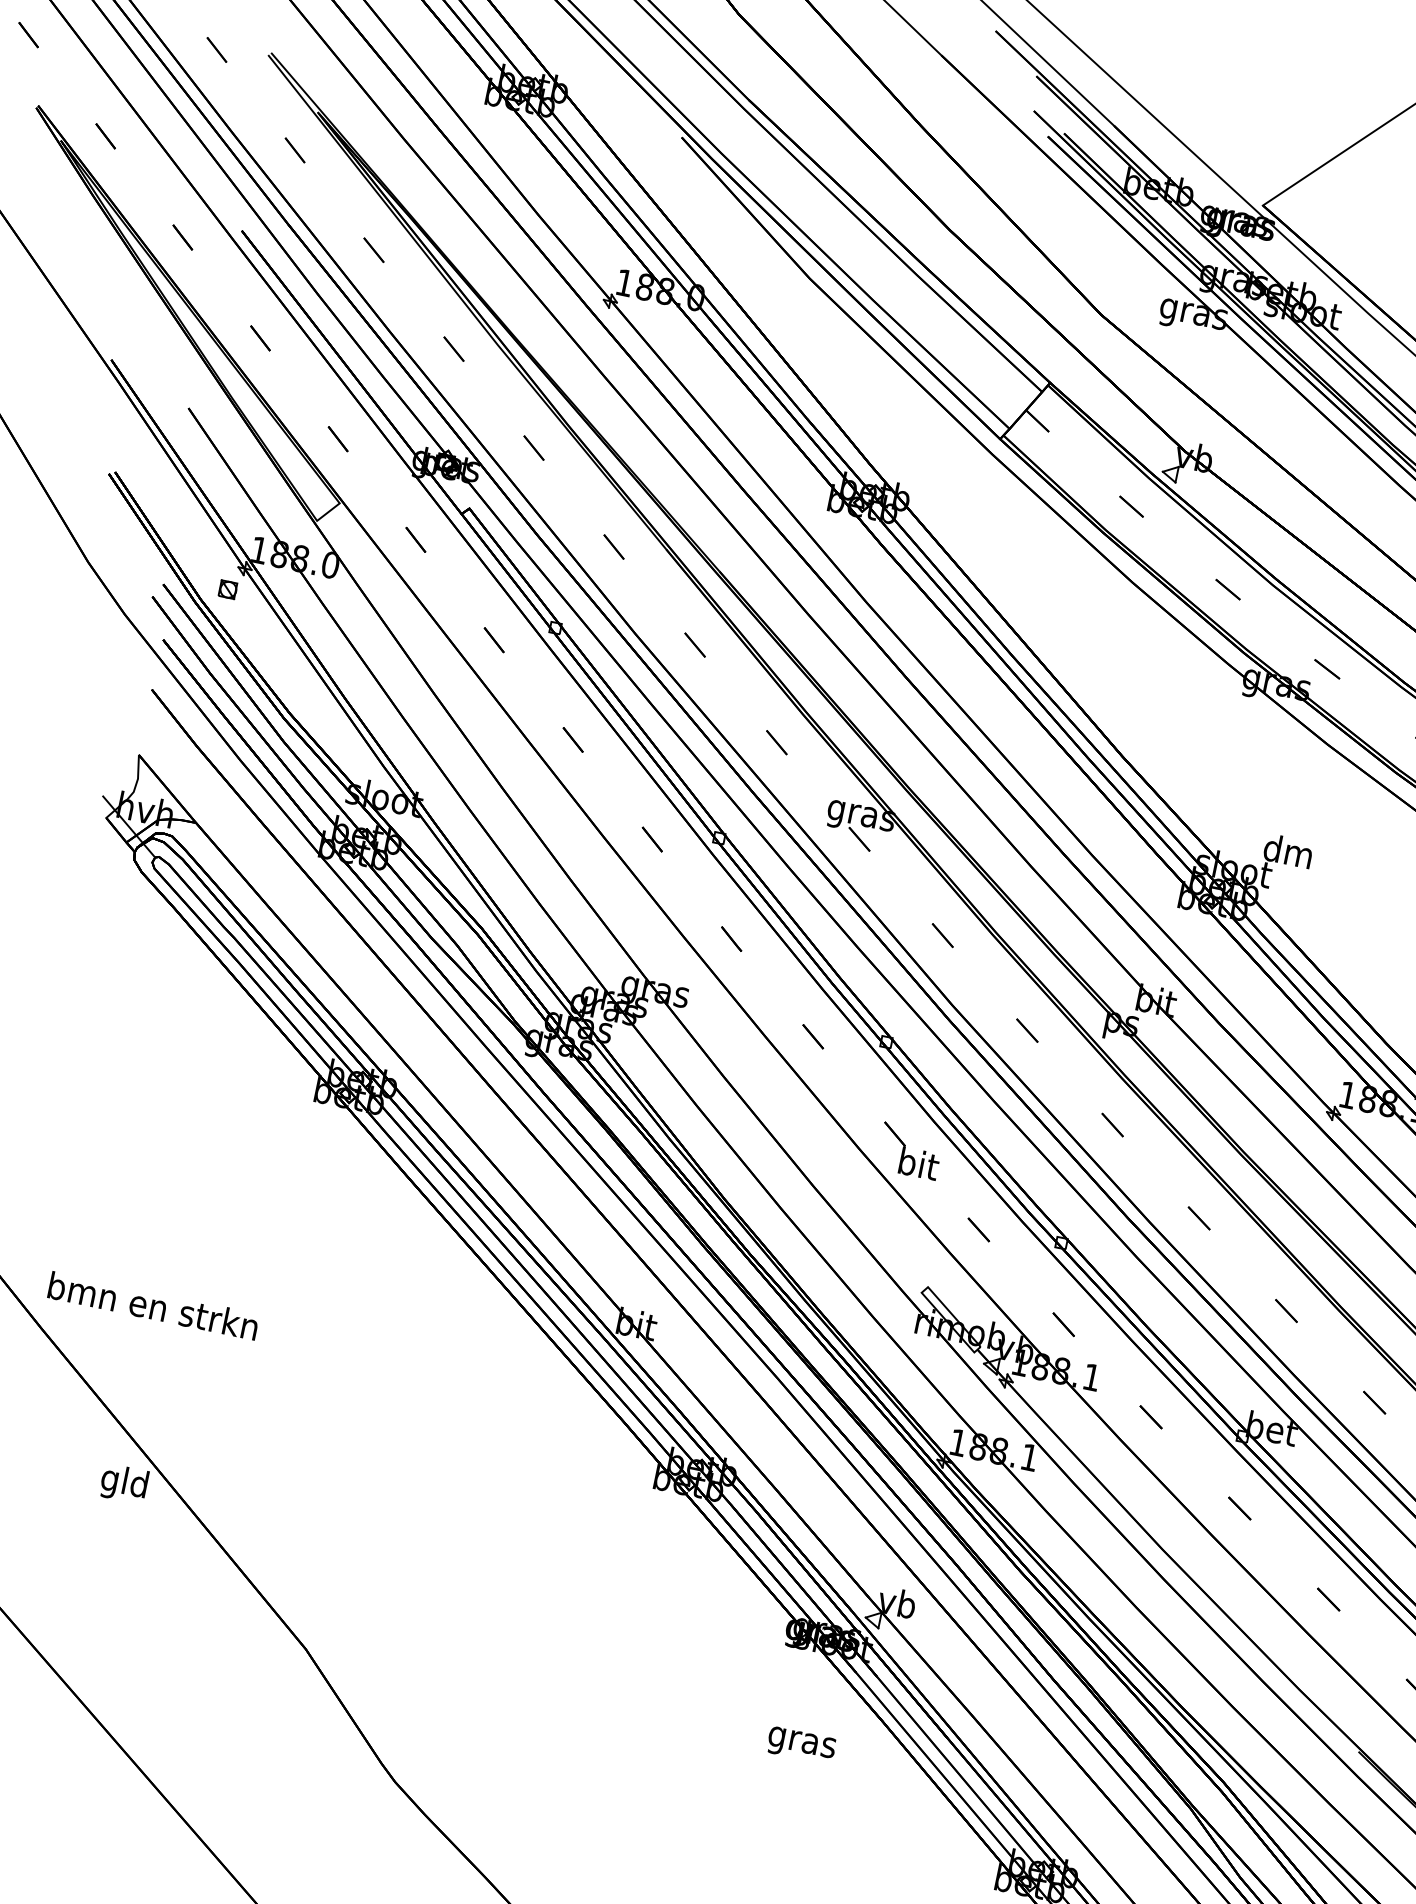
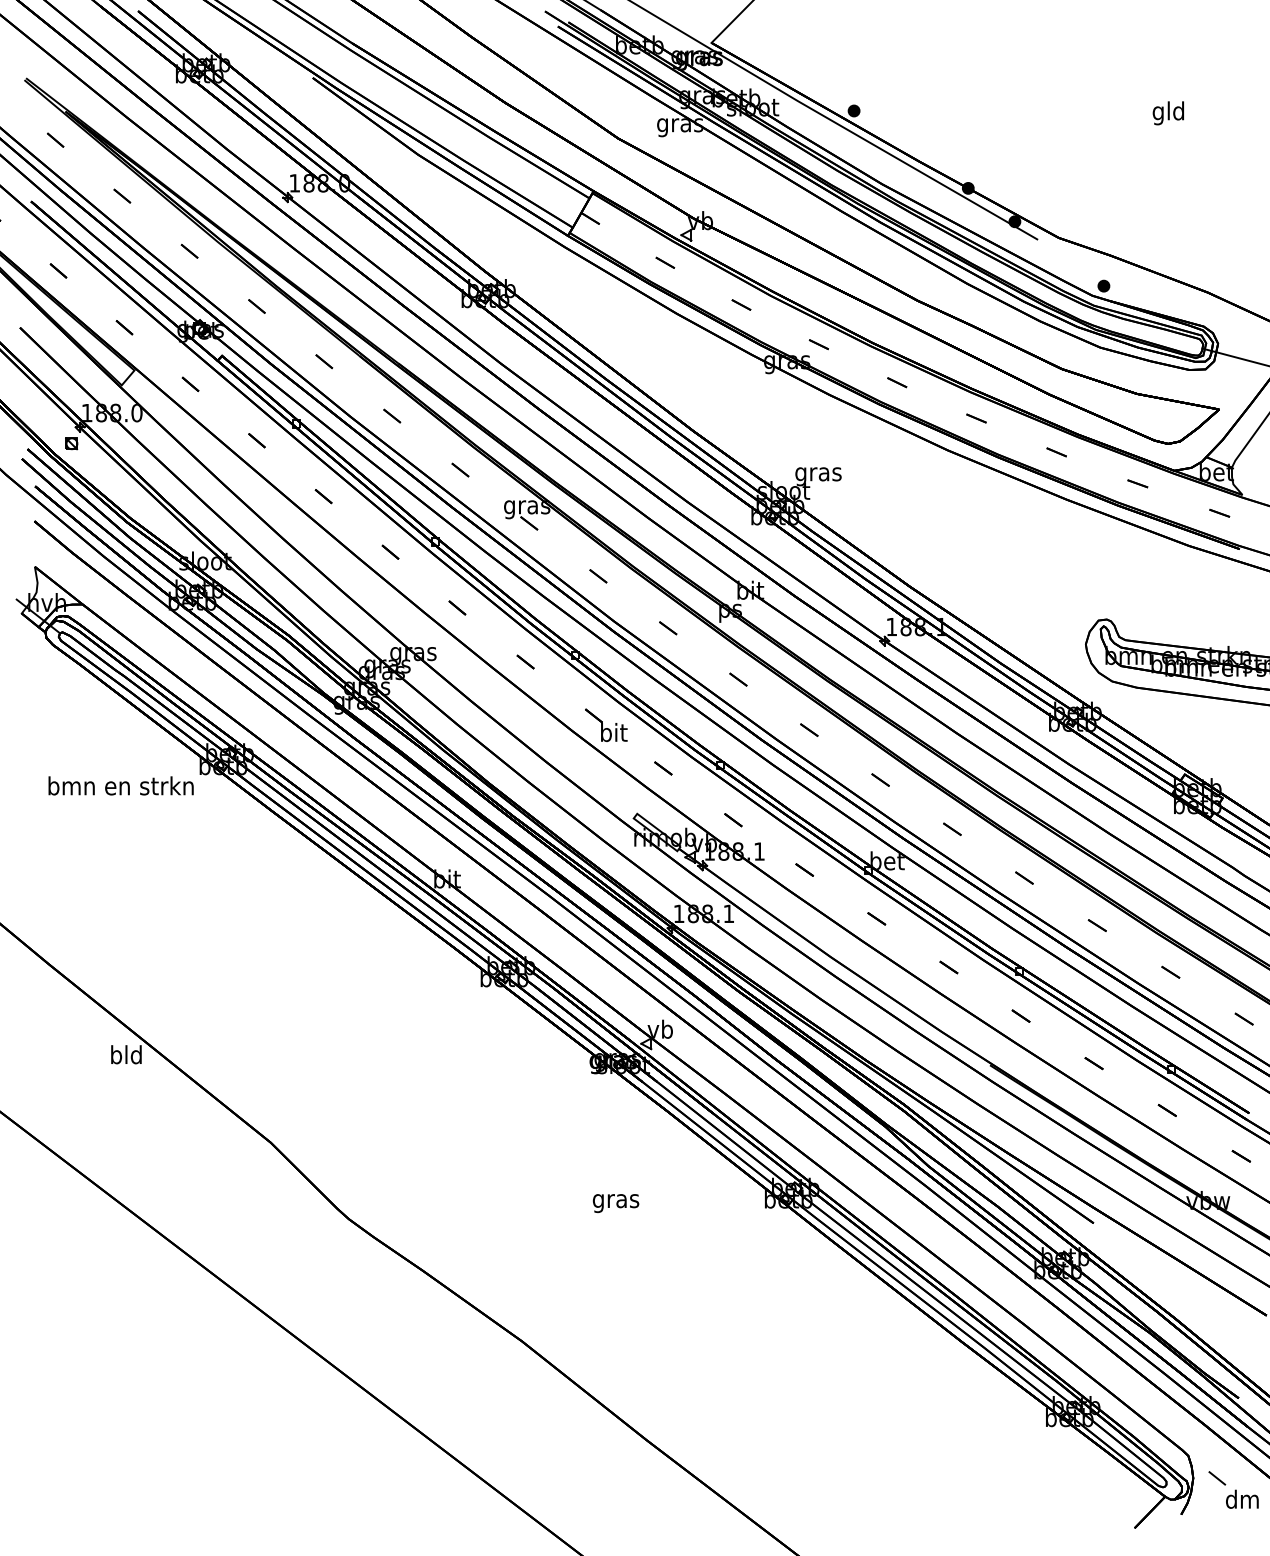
text: (1288, 855) -> (818, 474), dm -> gras
text: (152, 1305) -> (120, 785), moved
text: (110, 1481) -> (116, 1057), gld -> bld
text: (802, 1745) -> (616, 1203), moved

